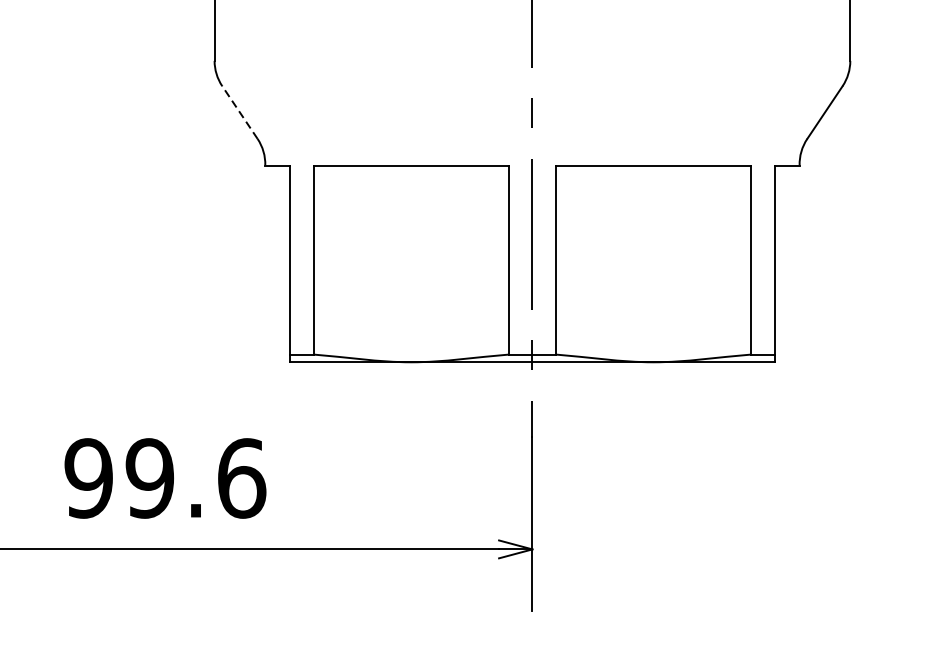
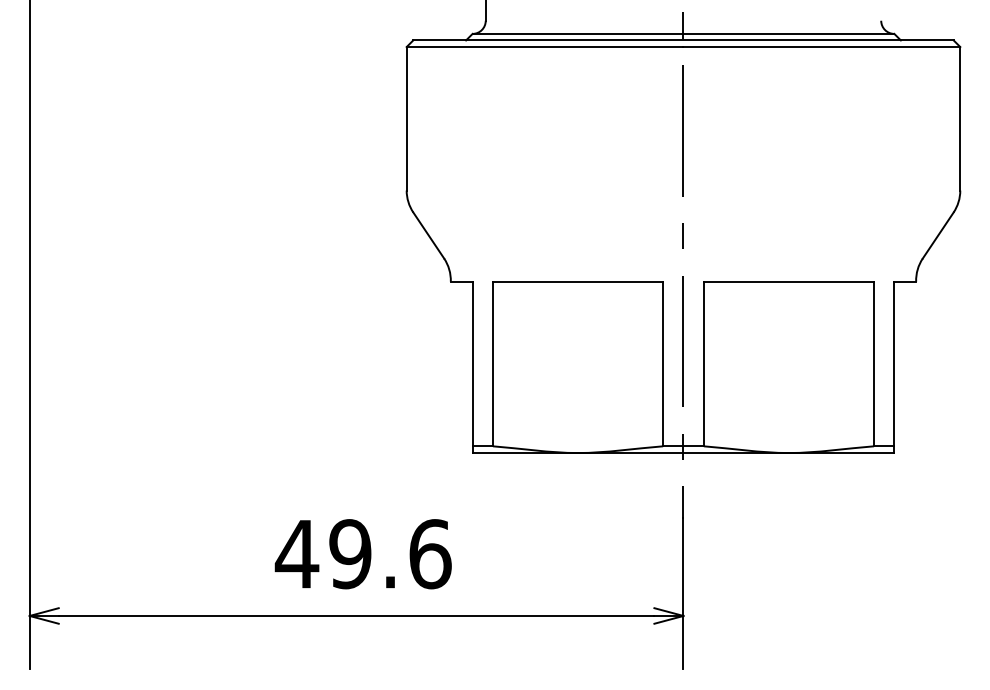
line: (239, 112) -> (428, 235), dashed -> solid
text: (88, 478) -> (296, 554), 99.6 -> 49.6

